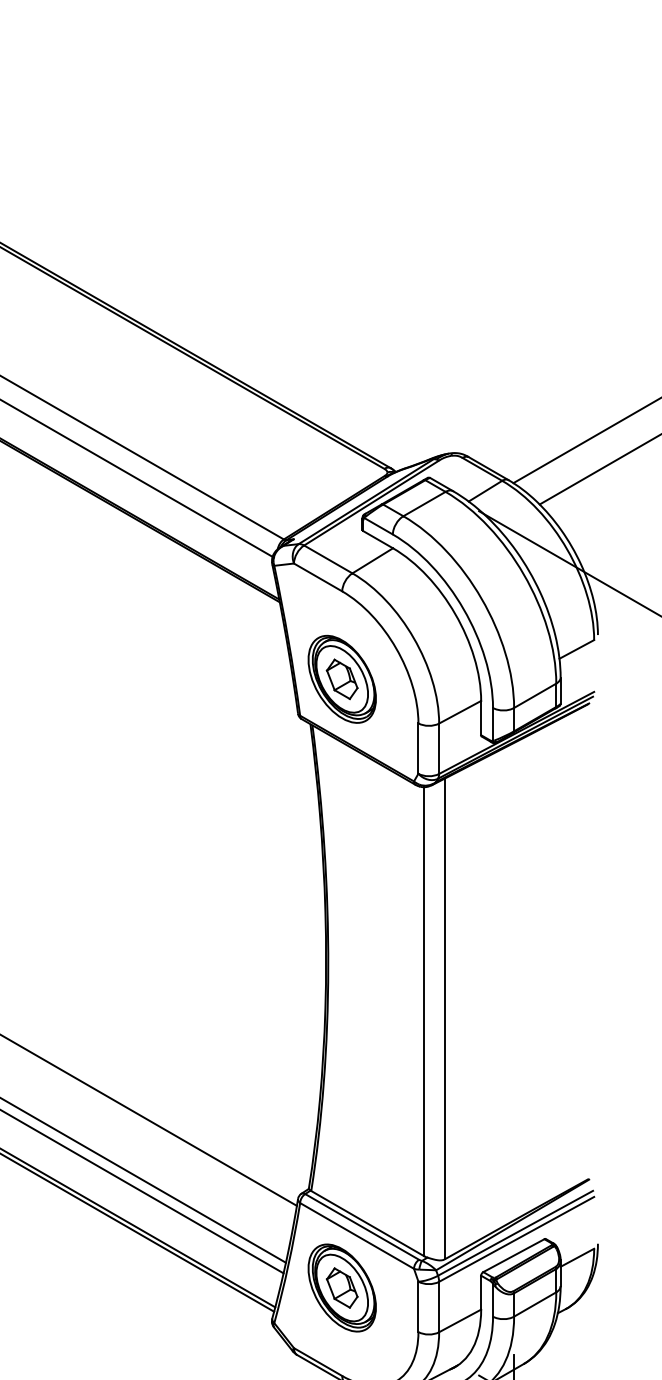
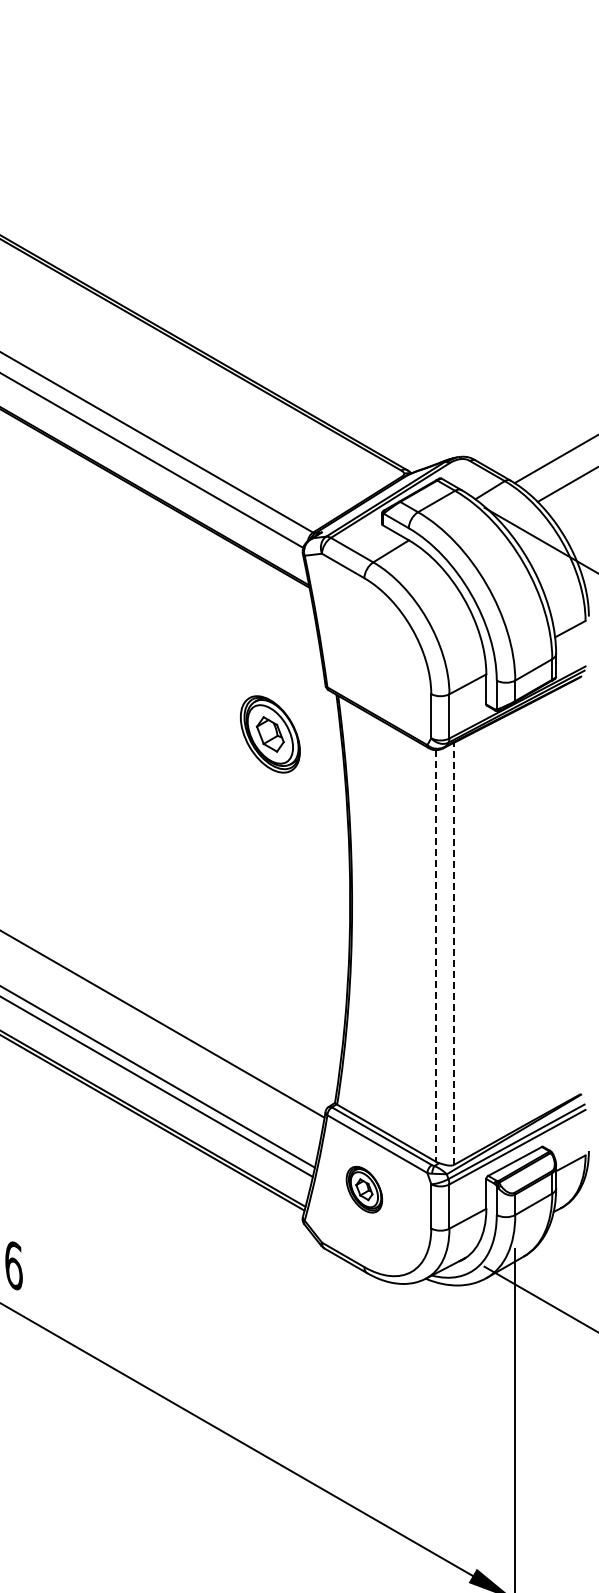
part: (342, 679) -> (270, 734), moved
line: (444, 1018) -> (454, 953), solid -> dashed
line: (424, 1022) -> (436, 956), solid -> dashed
part: (342, 1287) -> (364, 1189), size x0.6

